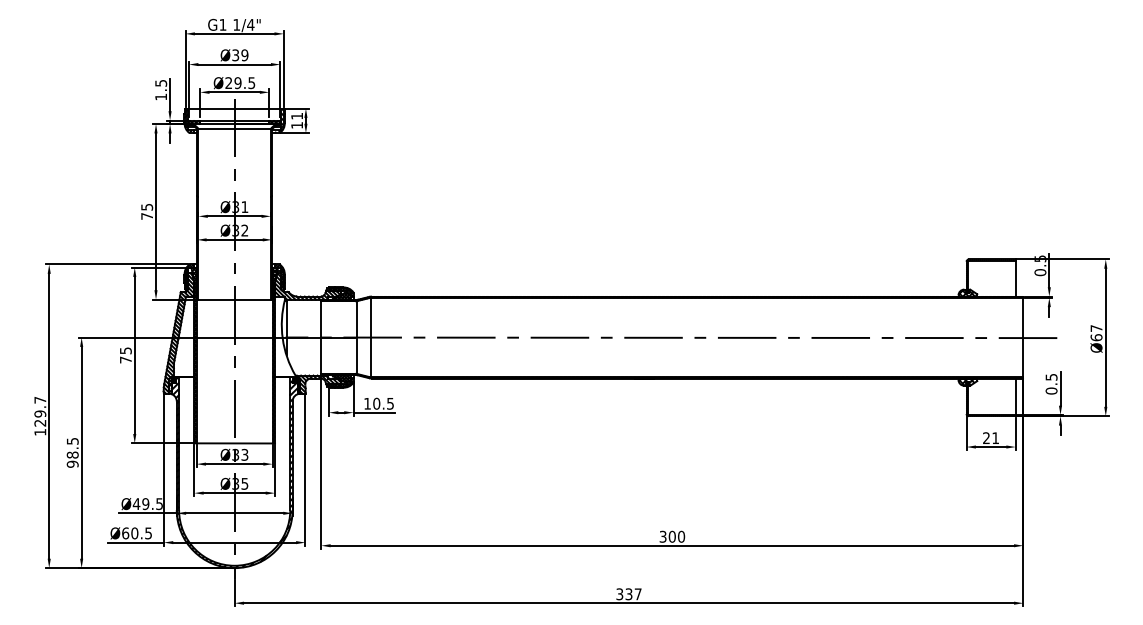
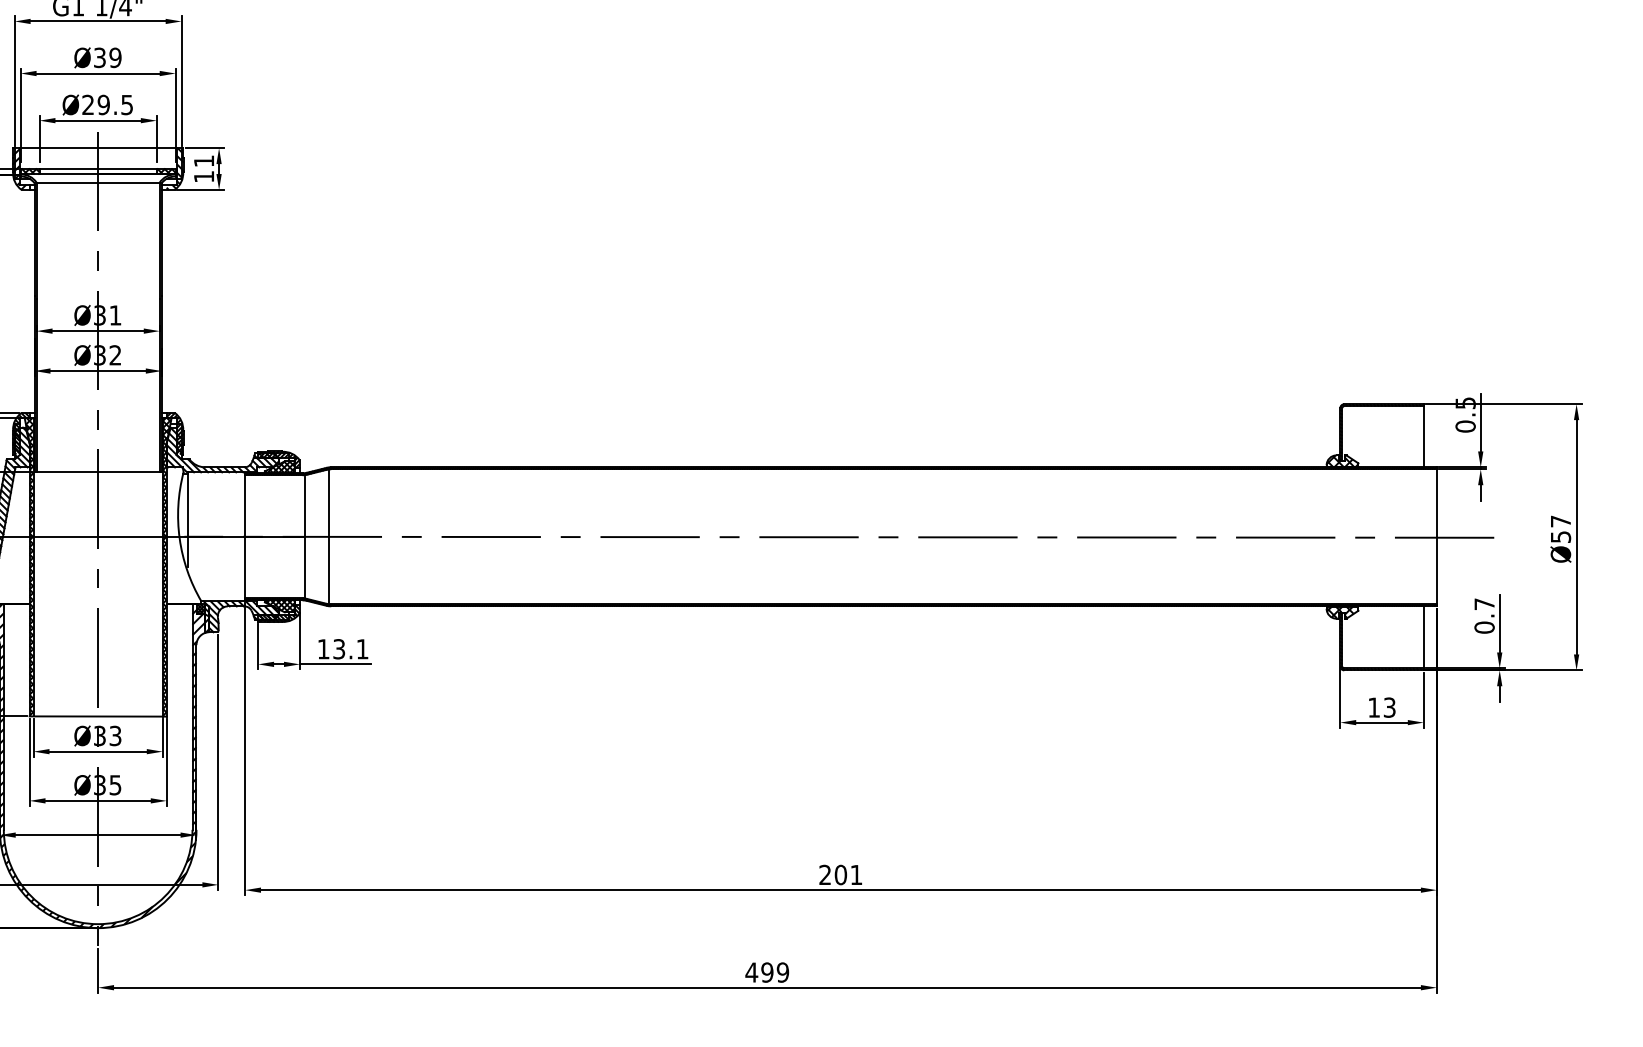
text: (1096, 337) -> (1560, 536), Ø67 -> Ø57
text: (1051, 377) -> (1484, 604), 0.5 -> 0.7
text: (383, 403) -> (350, 648), 10.5 -> 13.1
text: (991, 438) -> (1382, 708), 21 -> 13
text: (672, 536) -> (841, 874), 300 -> 201
text: (628, 594) -> (766, 972), 337 -> 499

